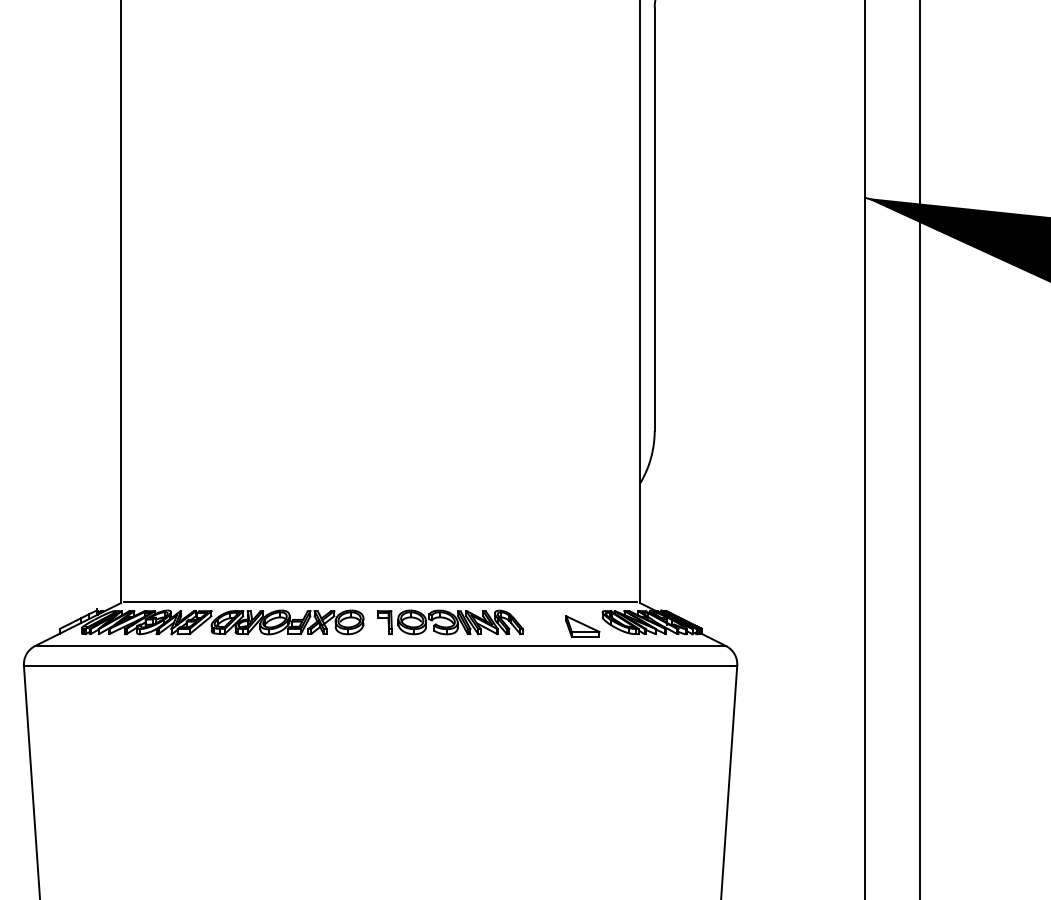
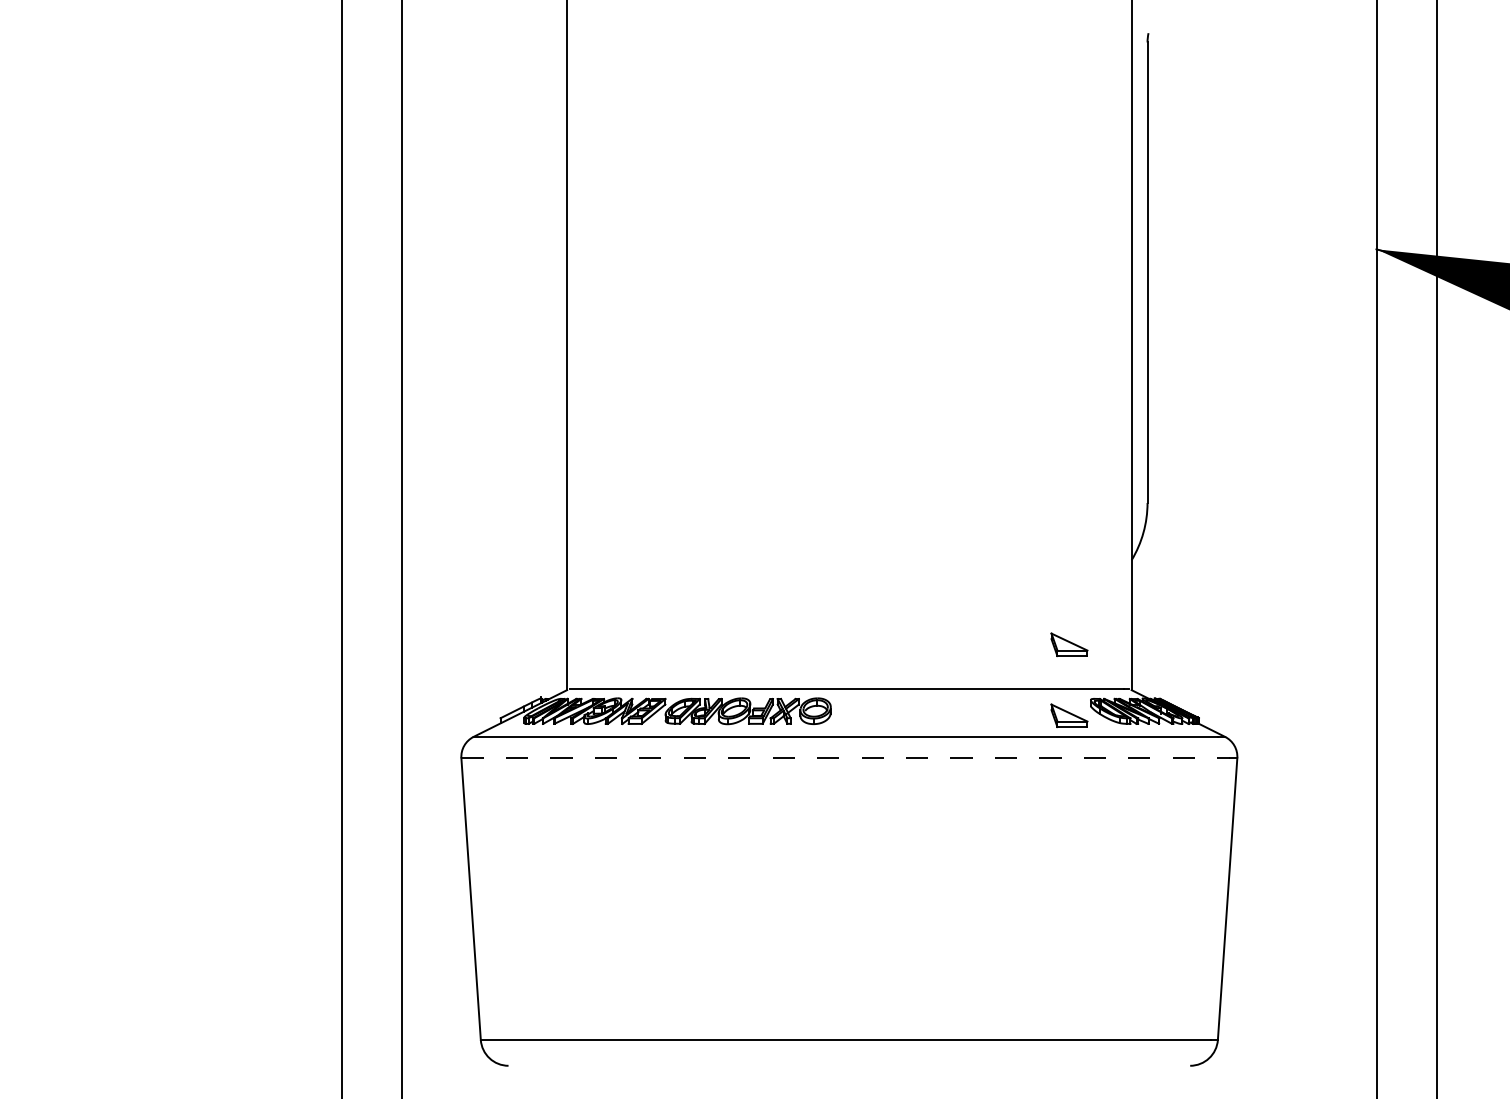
part: (582, 561) -> (1069, 644), added
part: (450, 621) -> (925, 710), removed
line: (377, 665) -> (846, 758), solid -> dashed

